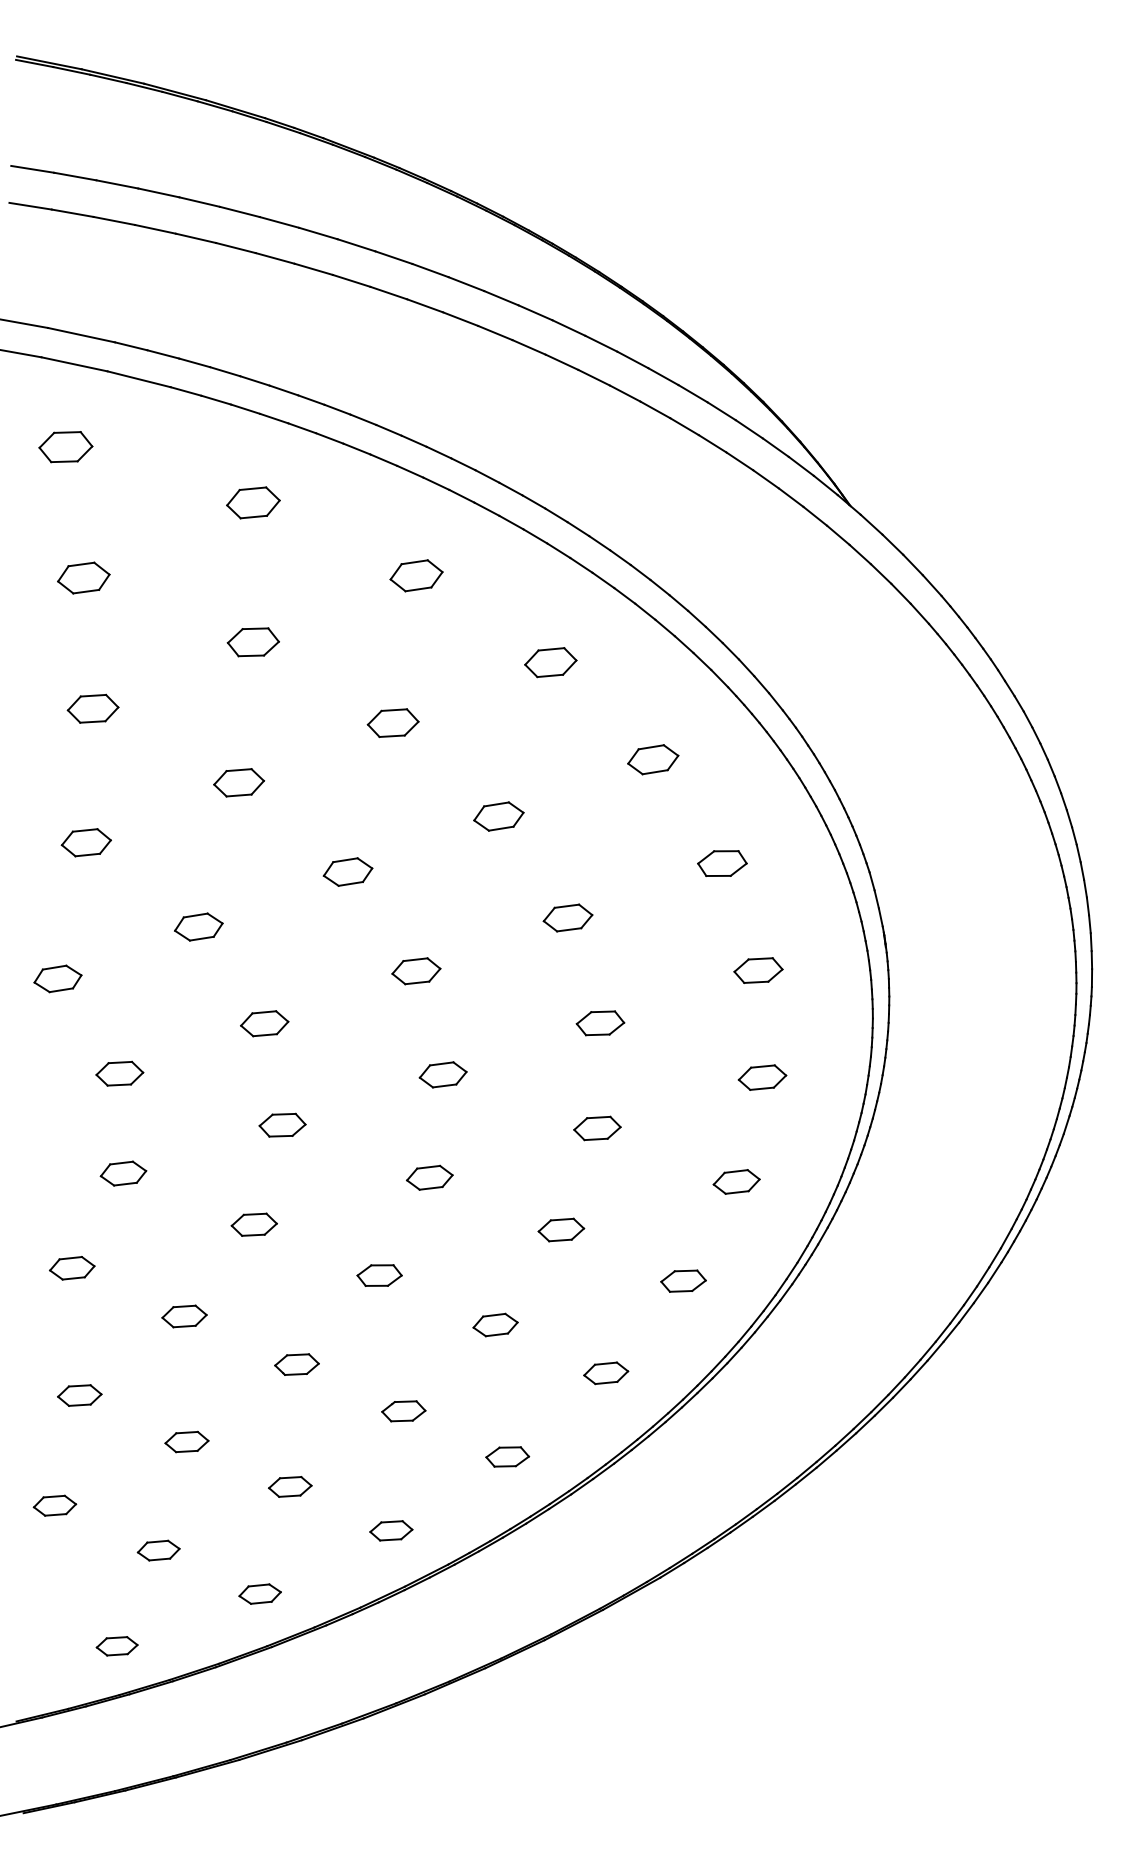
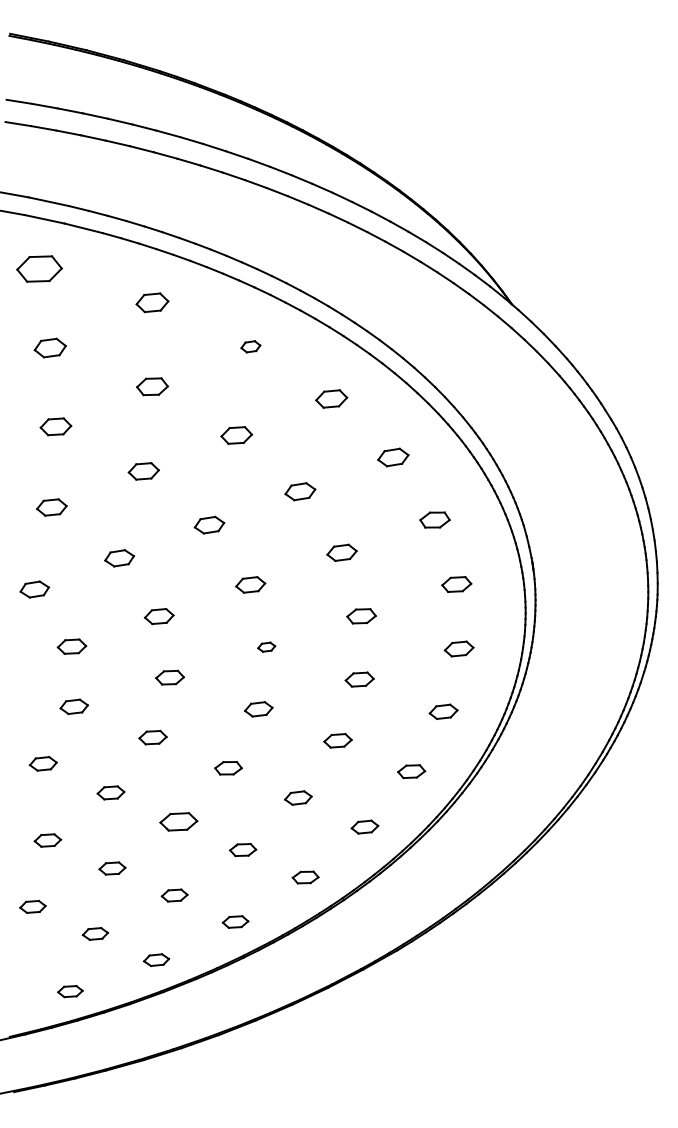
part: (65, 447) -> (39, 269), size x1.4
part: (416, 575) -> (250, 346), size x0.6
part: (442, 1073) -> (266, 646), size x0.6
part: (296, 1363) -> (178, 821), size x1.4

